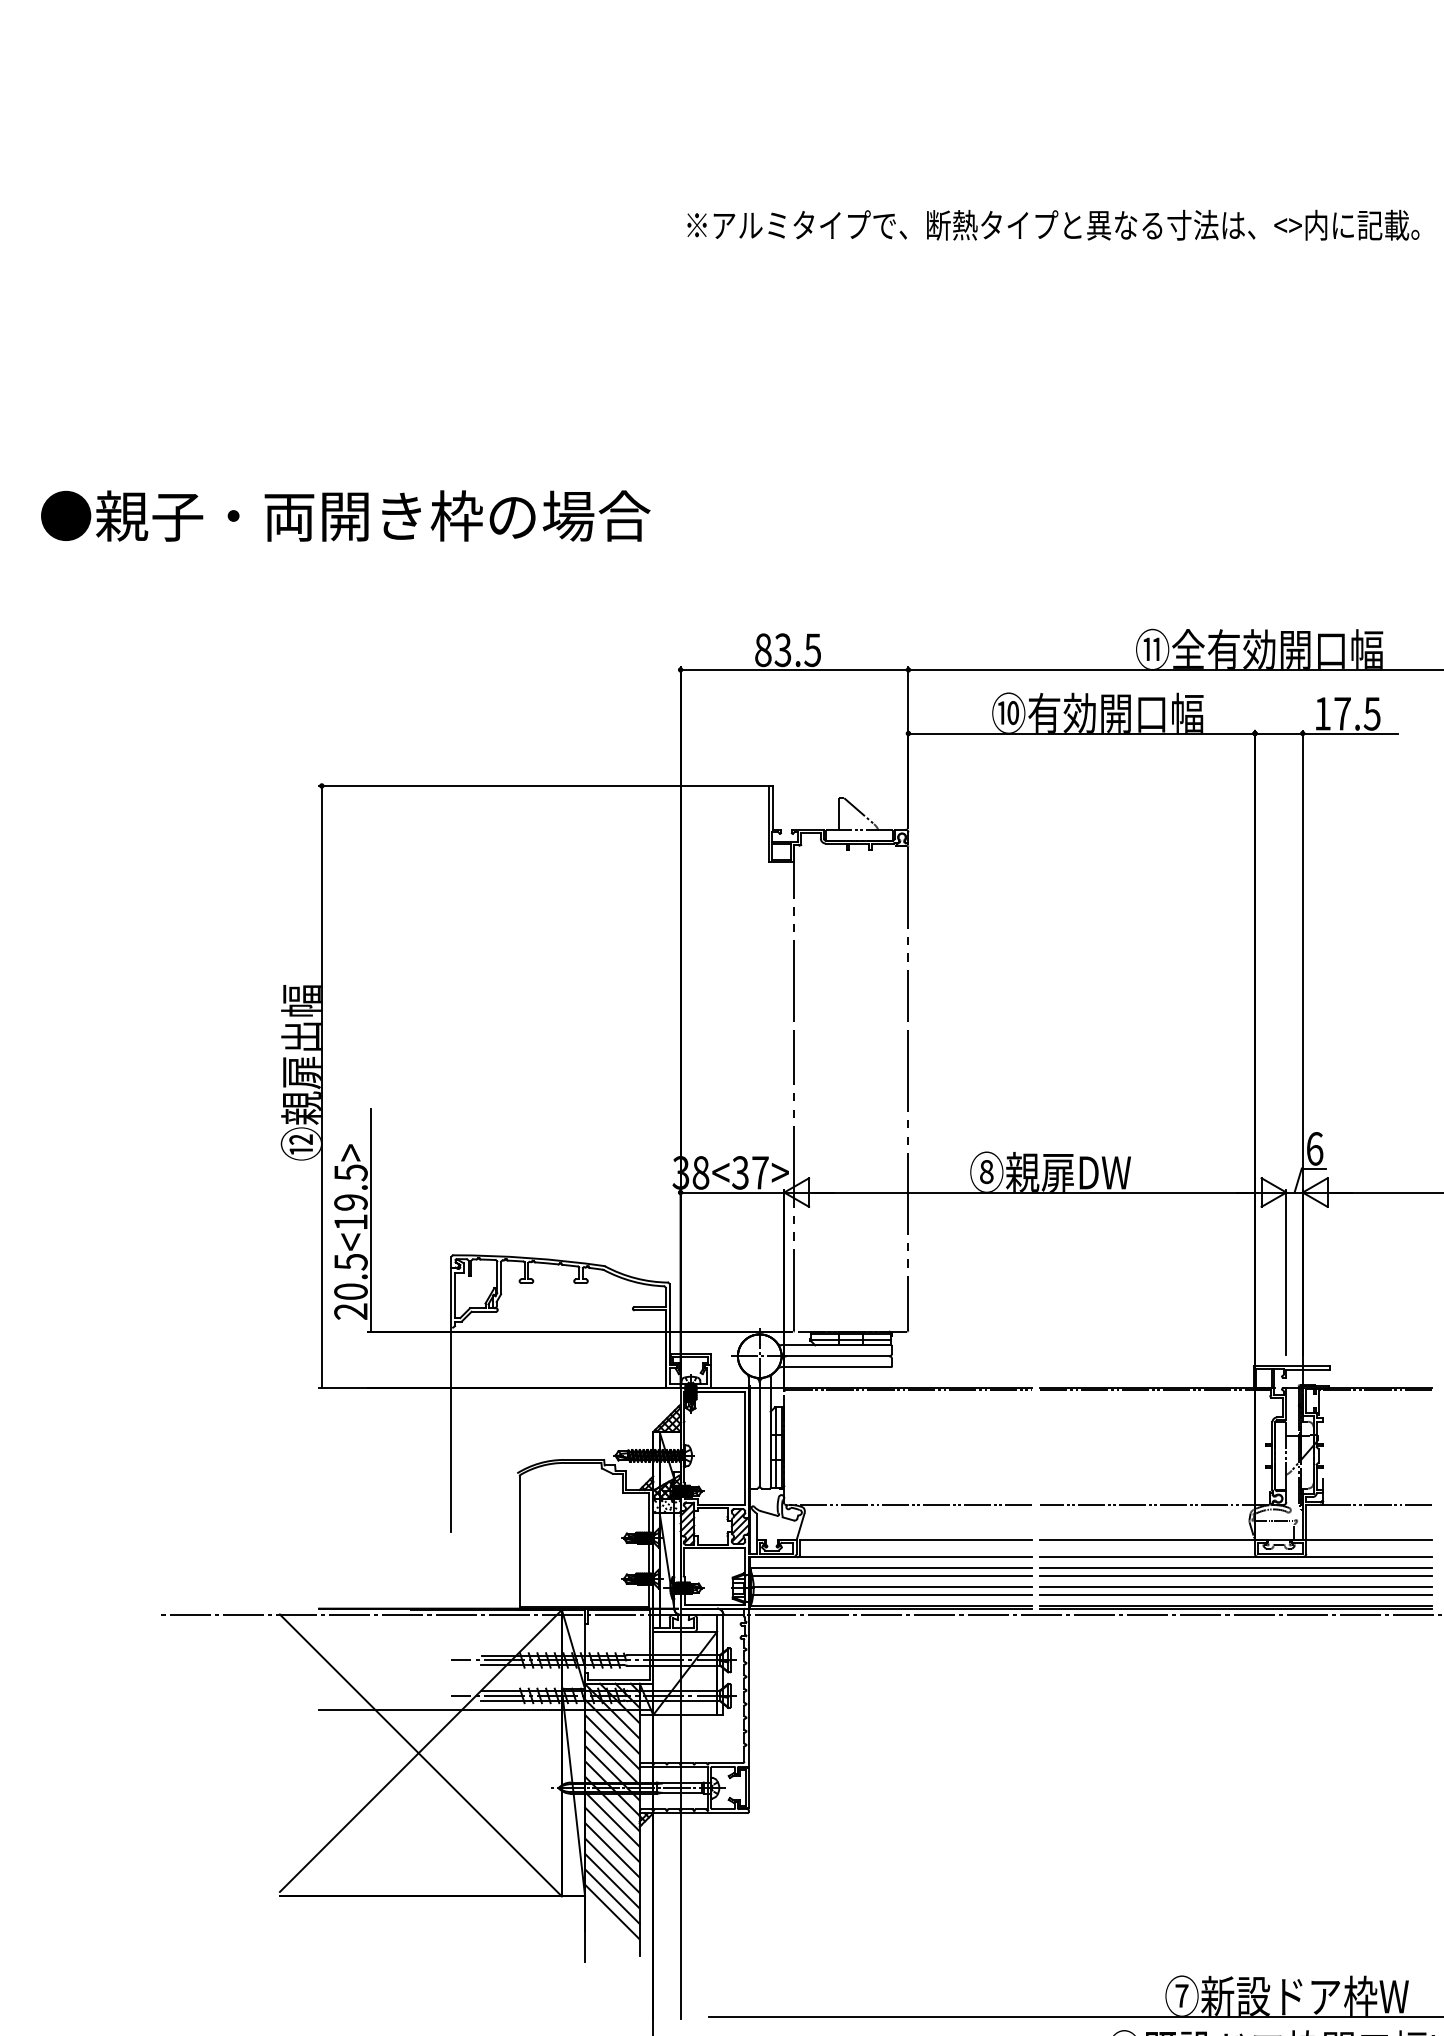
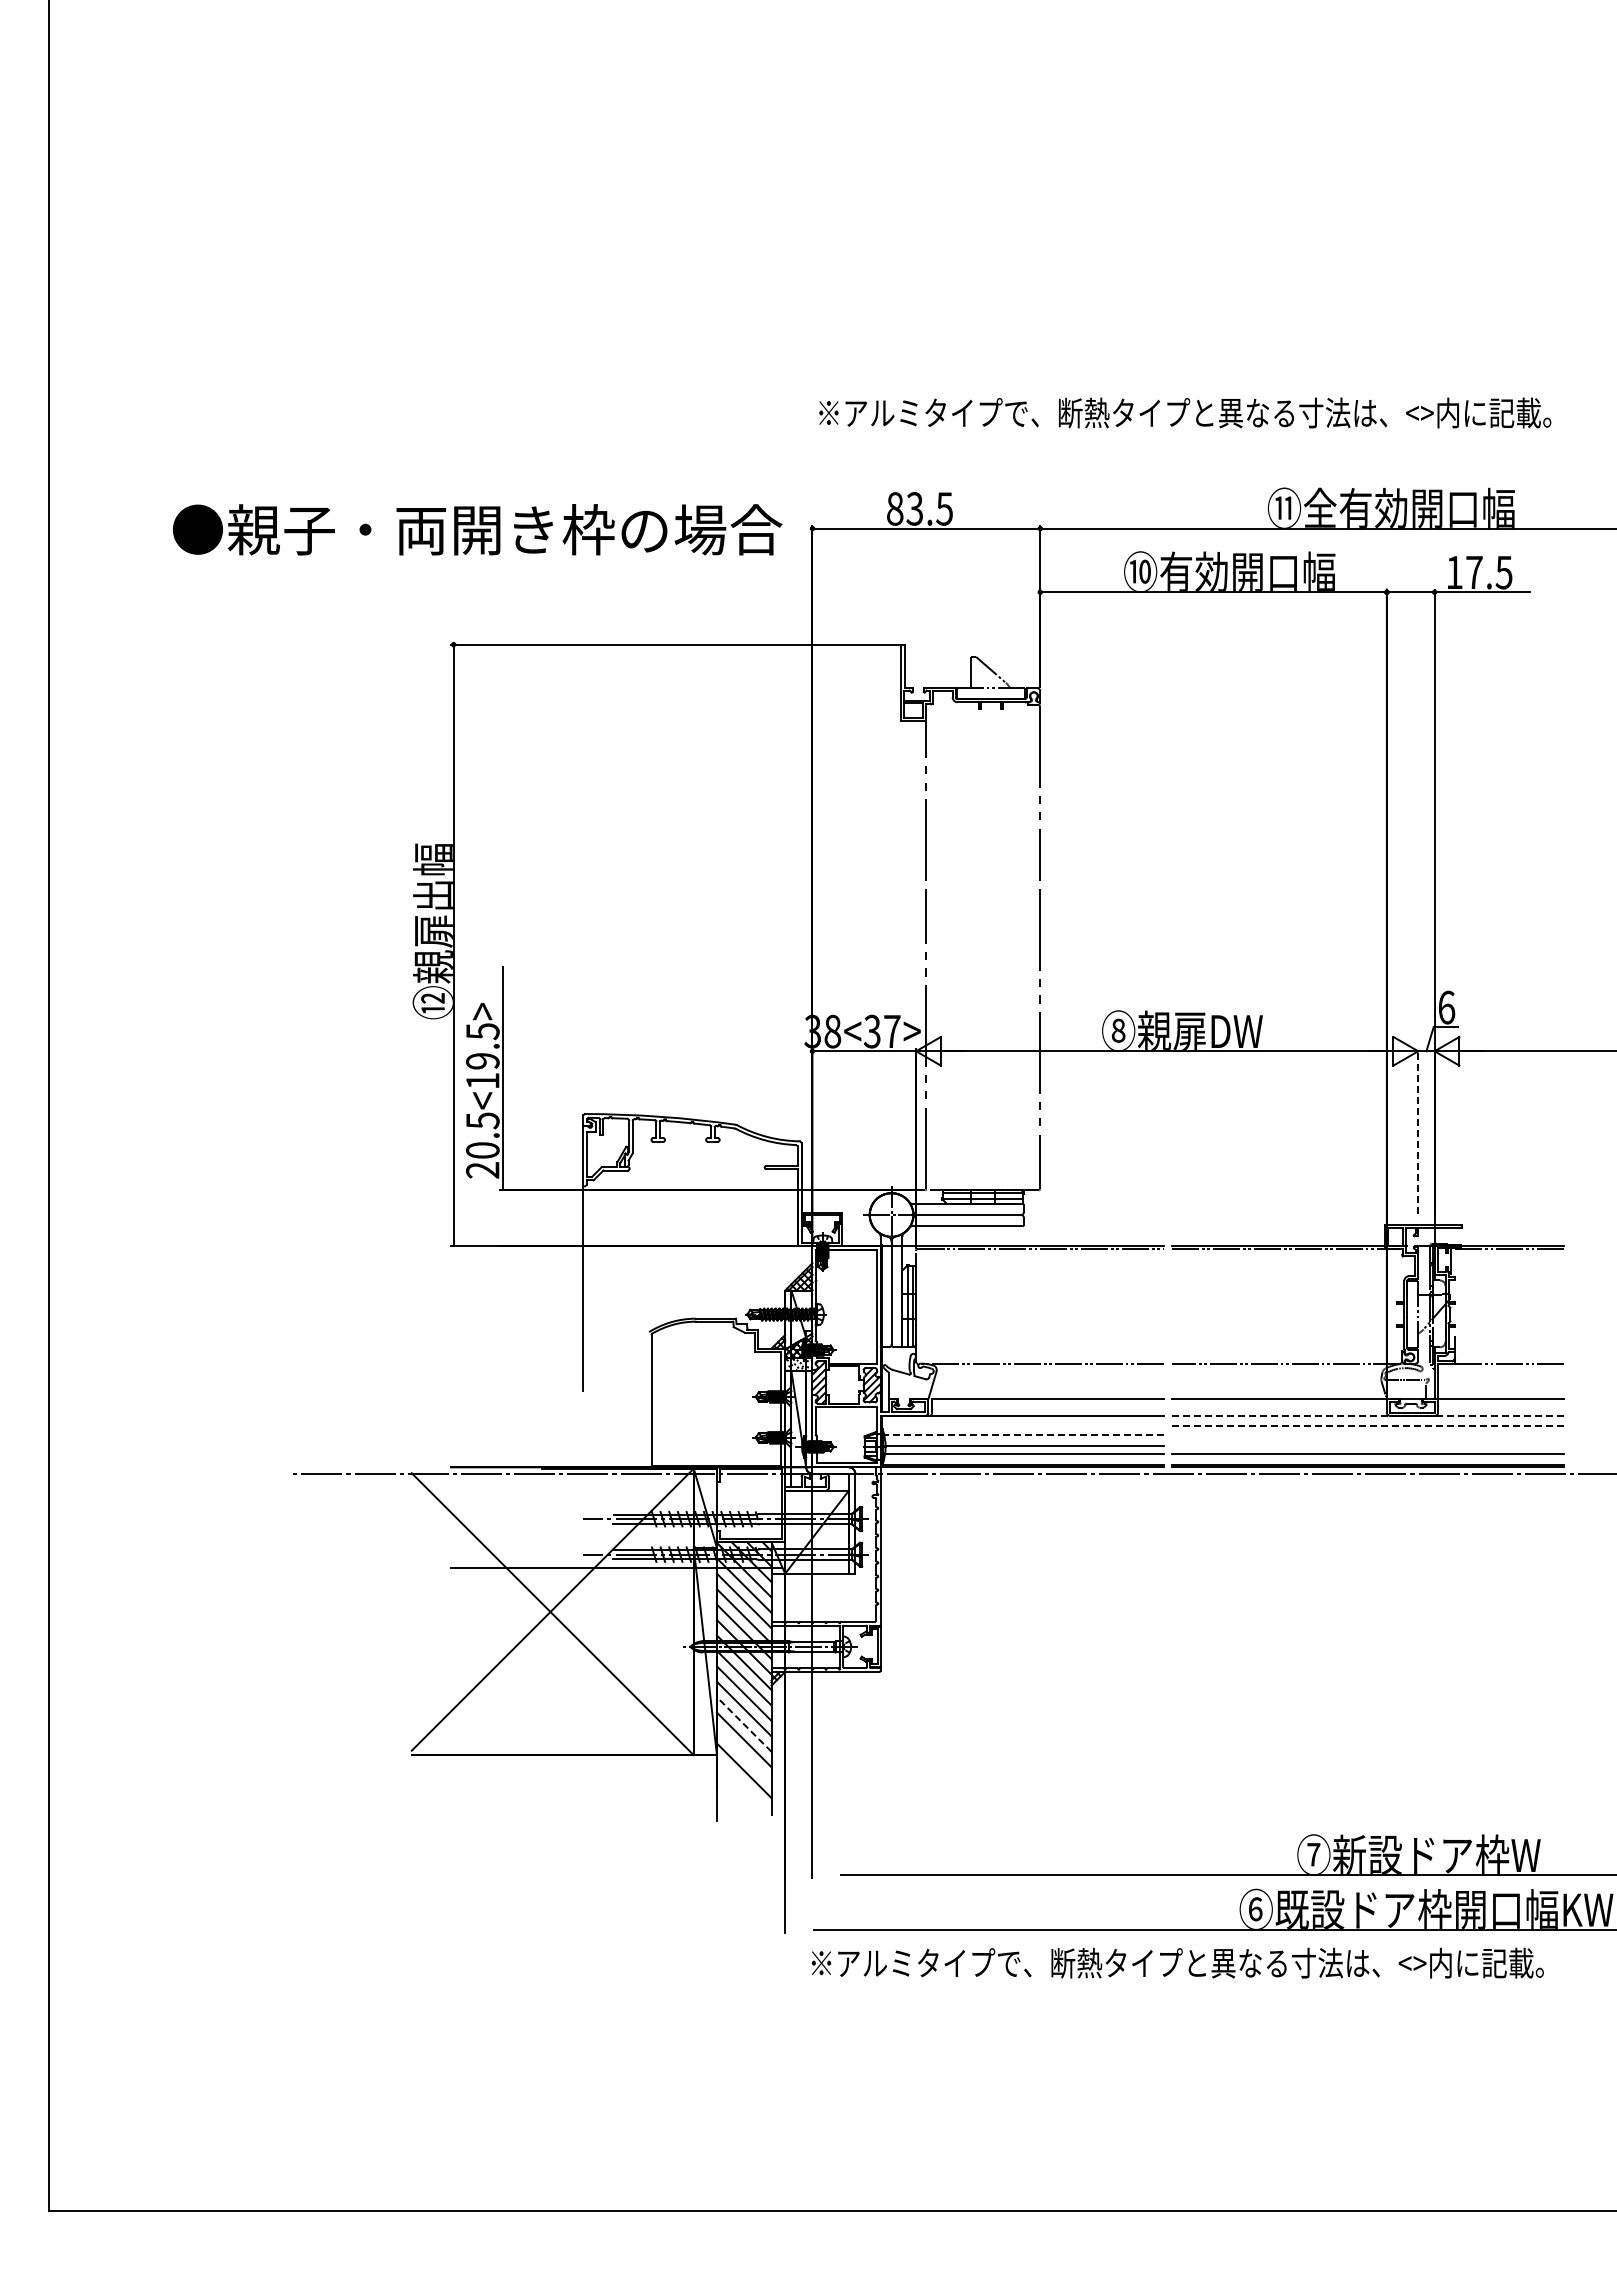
text: (1053, 224) -> (1185, 412), moved
text: (345, 515) -> (477, 529), moved
line: (1286, 1272) -> (1418, 1131), solid -> dashed
line: (1235, 1557) -> (1367, 1416), solid -> dashed
line: (890, 1567) -> (1022, 1426), removed
line: (1235, 1567) -> (1367, 1426), solid -> dashed
line: (890, 1575) -> (1022, 1434), solid -> dashed
line: (1236, 1575) -> (1368, 1434), removed
line: (1236, 1586) -> (1368, 1445), removed
line: (612, 1865) -> (744, 1724), solid -> dashed
line: (611, 1896) -> (743, 1755), removed

